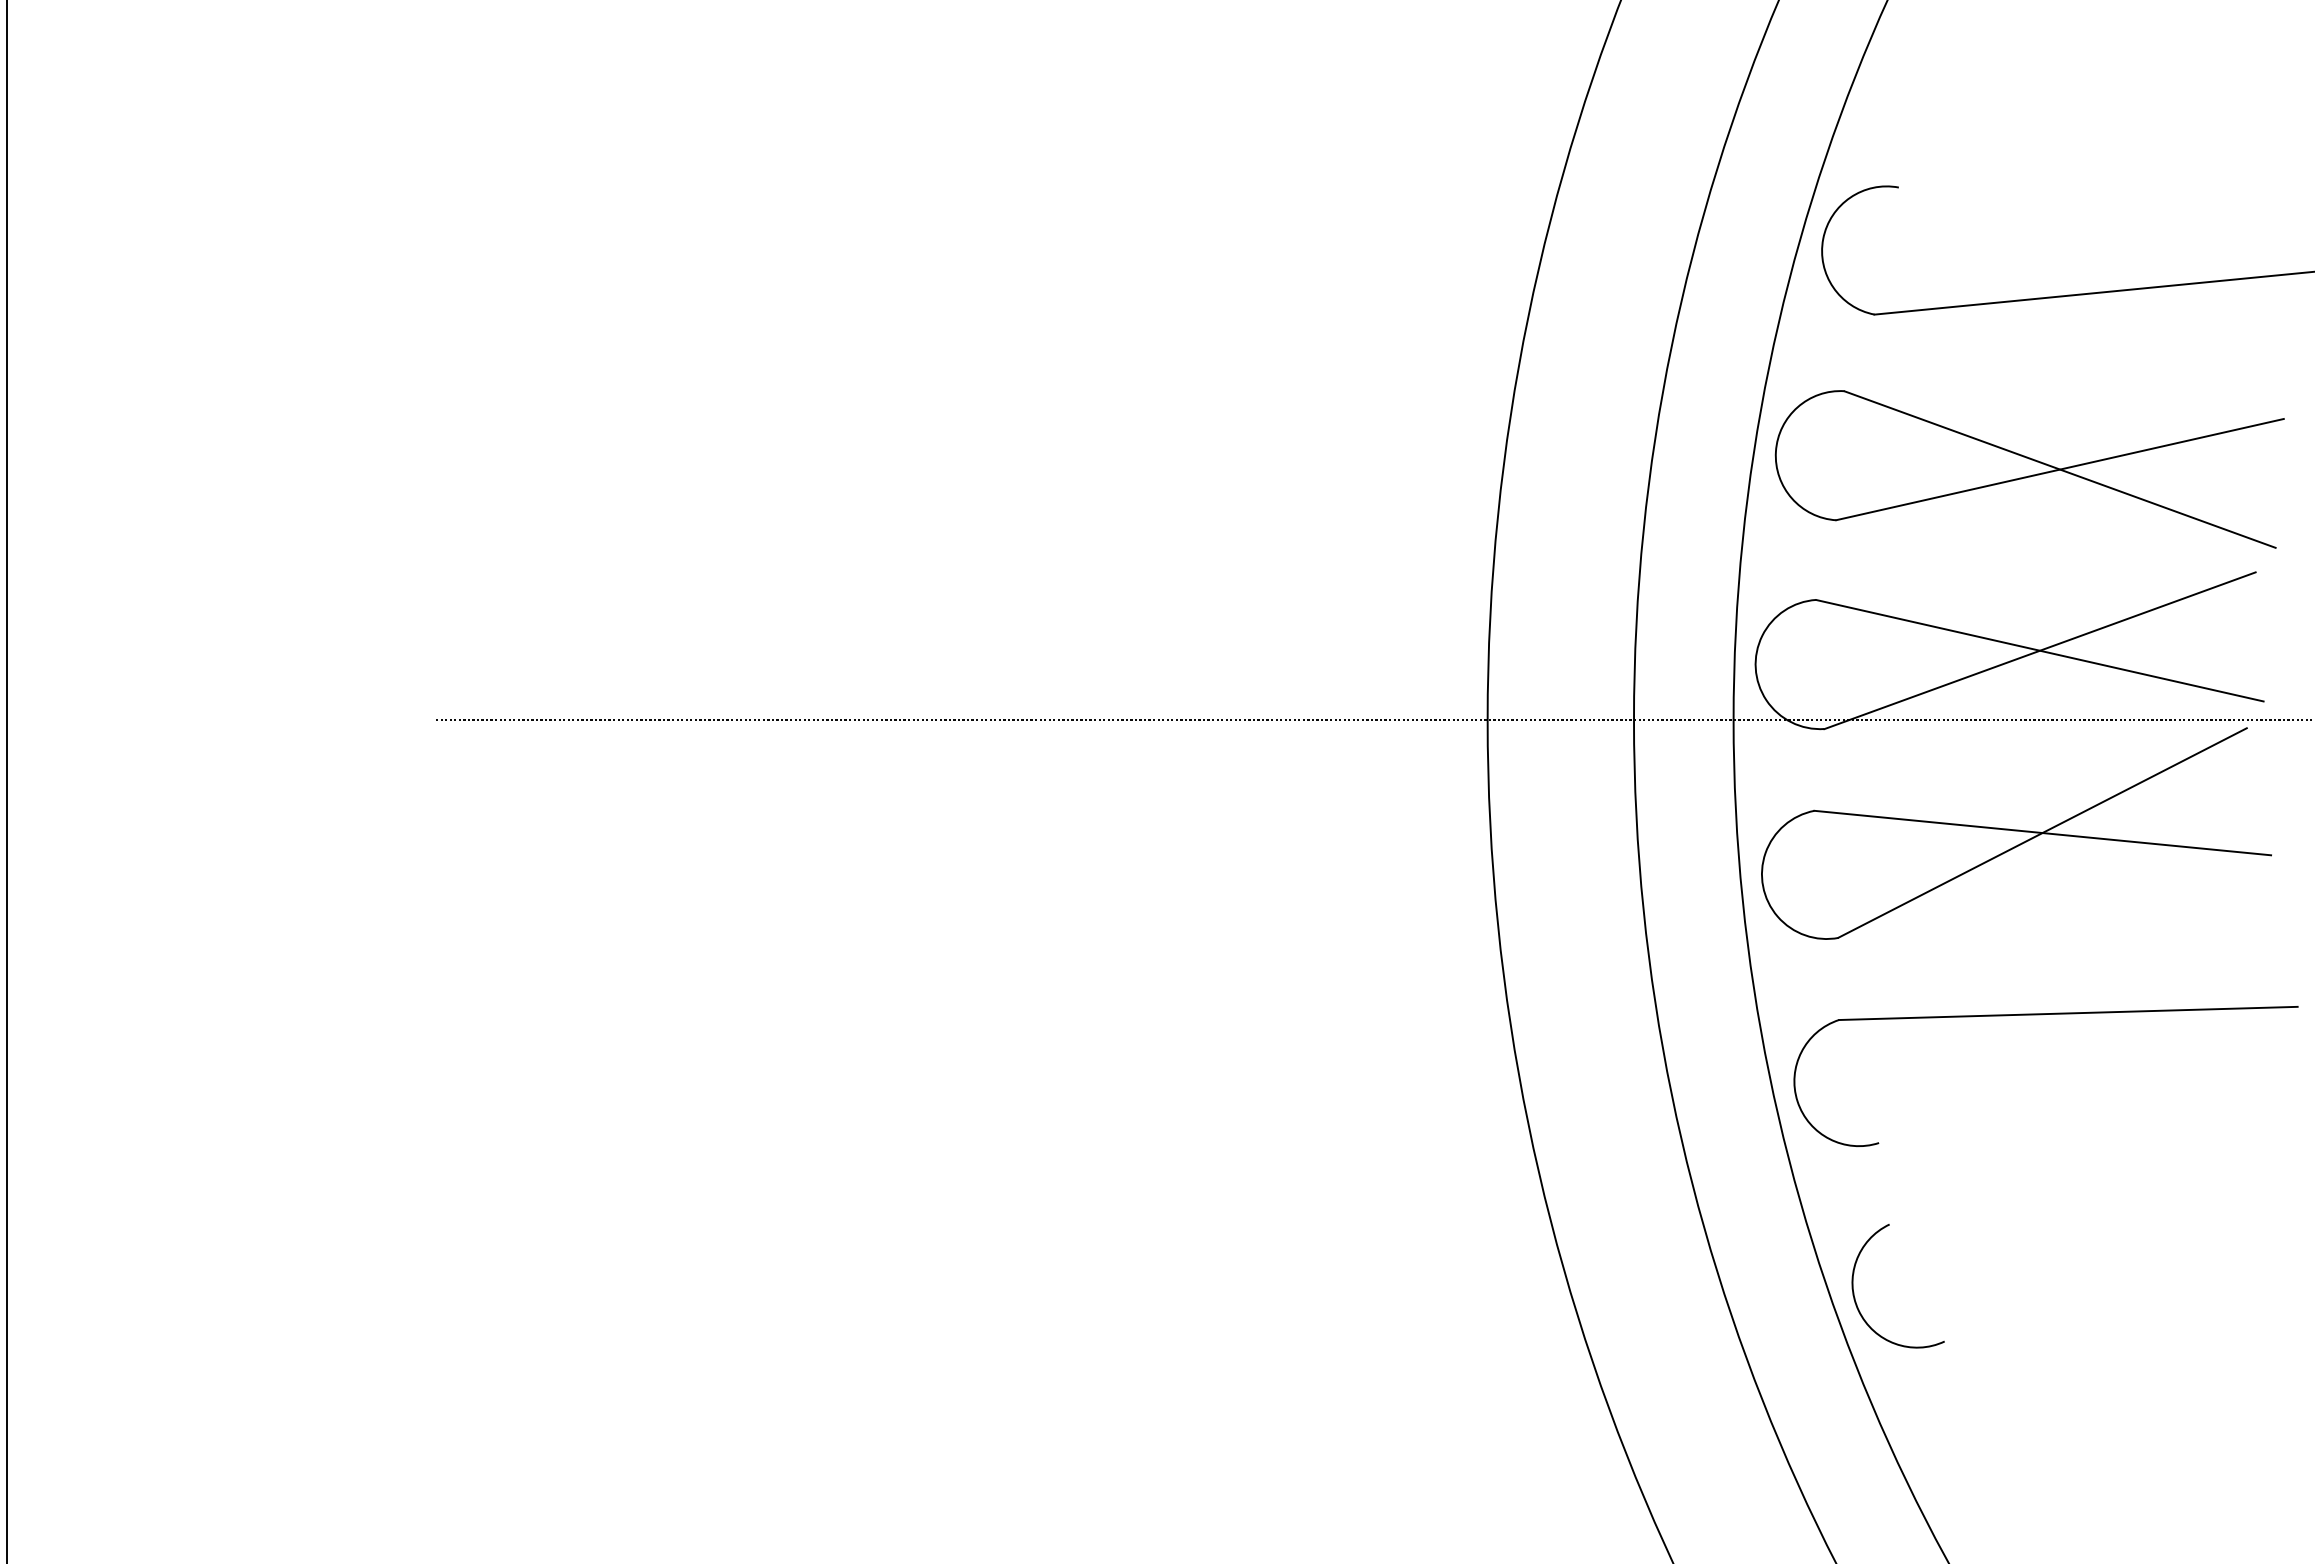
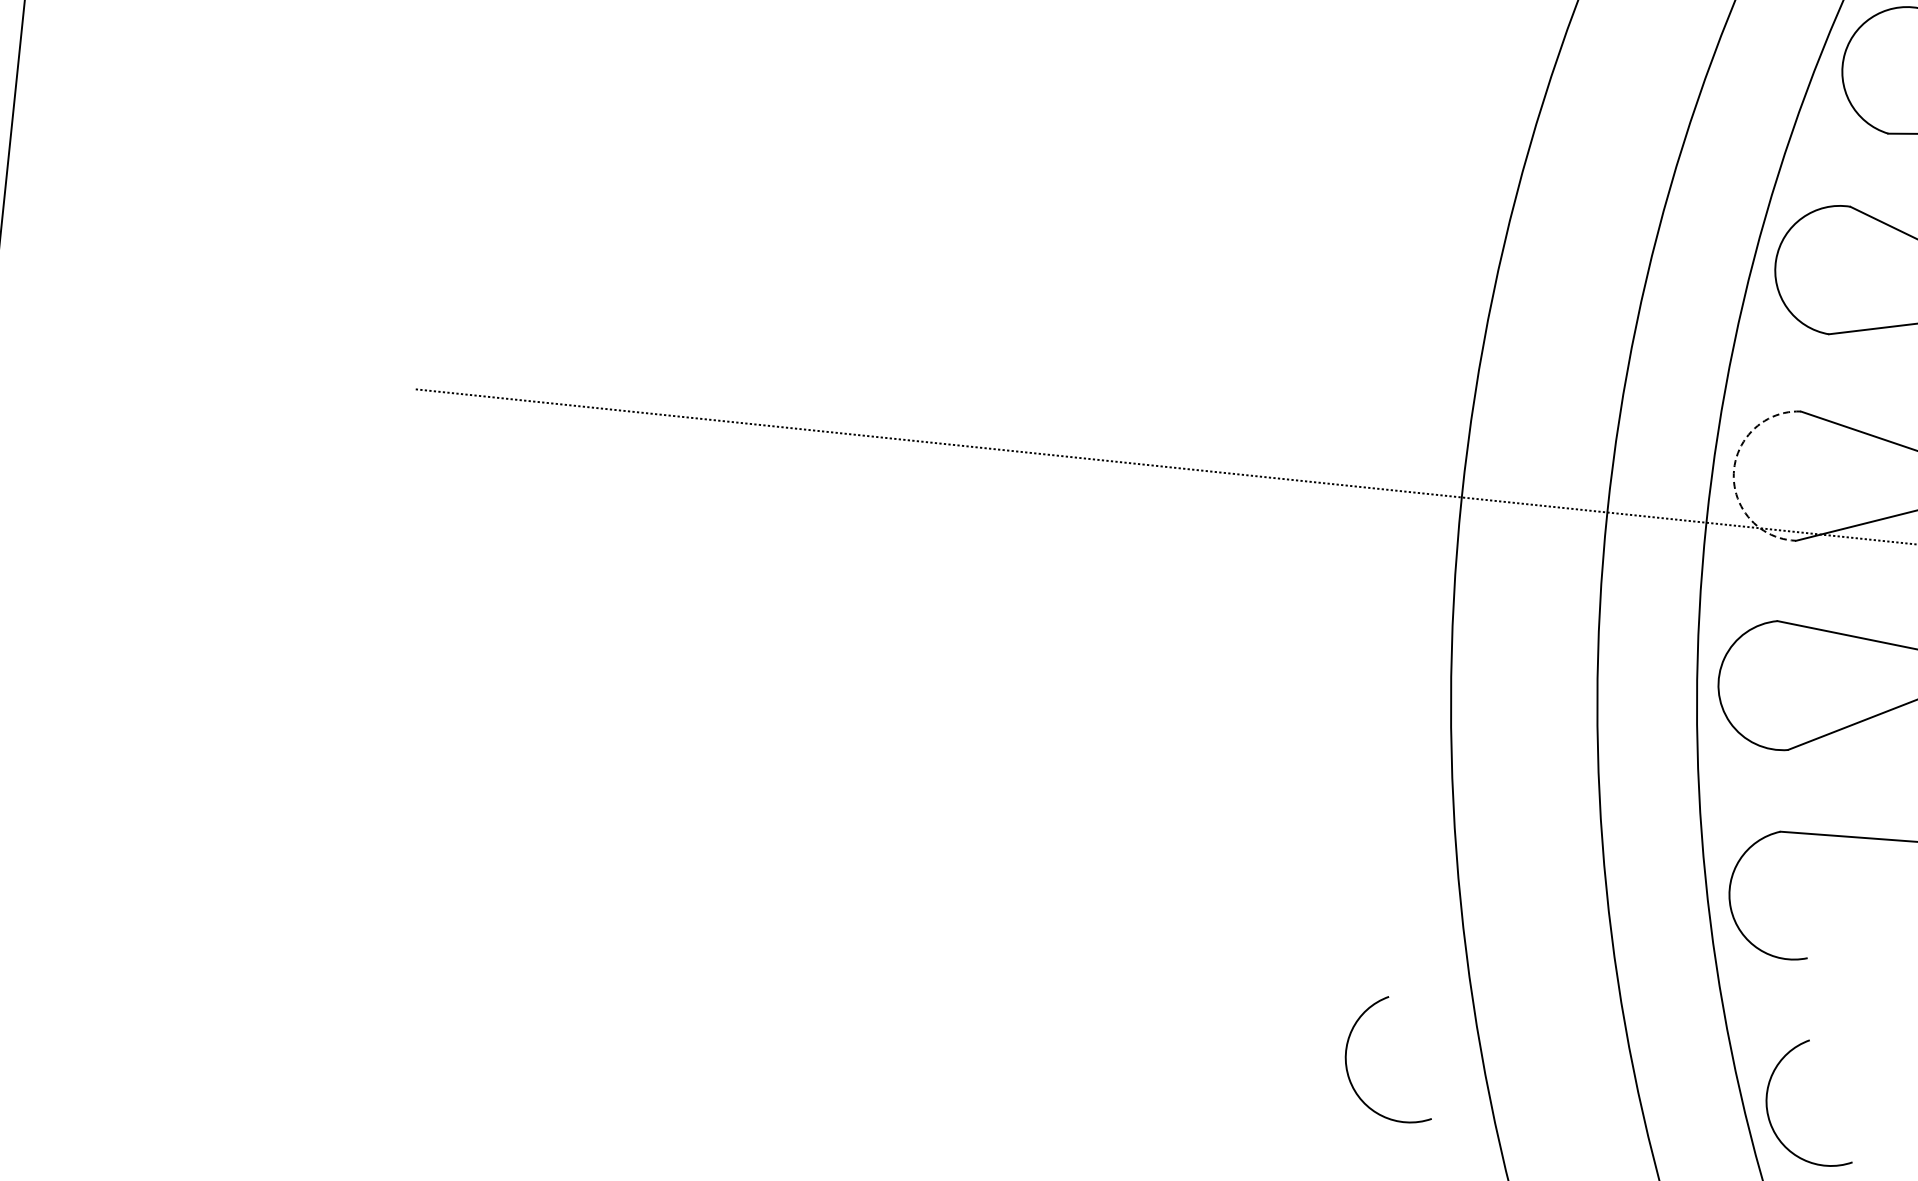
arc: (1755, 668) -> (1733, 473), solid -> dashed
arc: (1431, 1292) -> (1347, 1060), added

